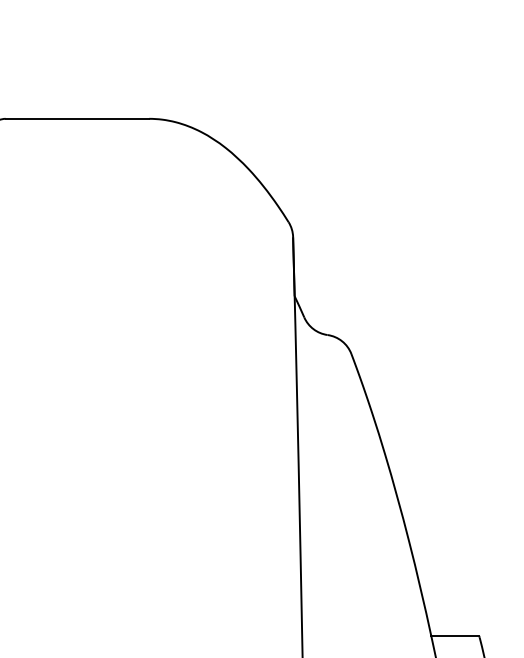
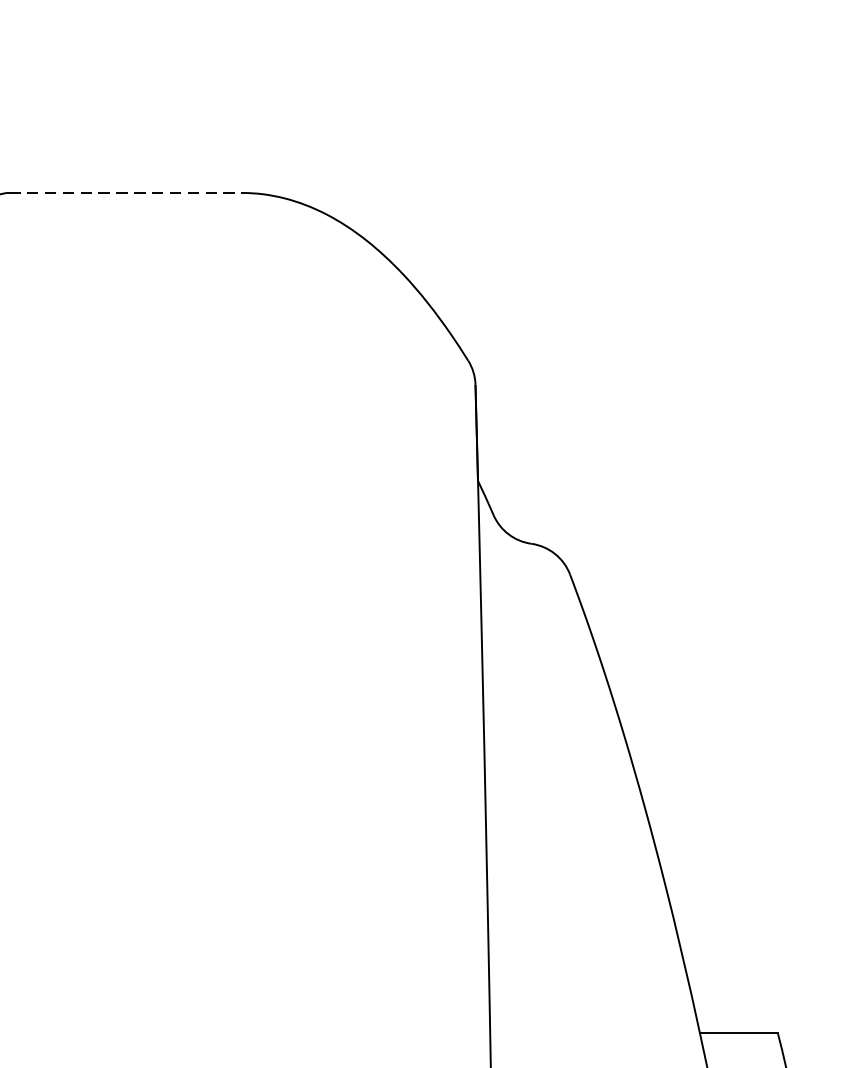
line: (77, 118) -> (125, 192), solid -> dashed

